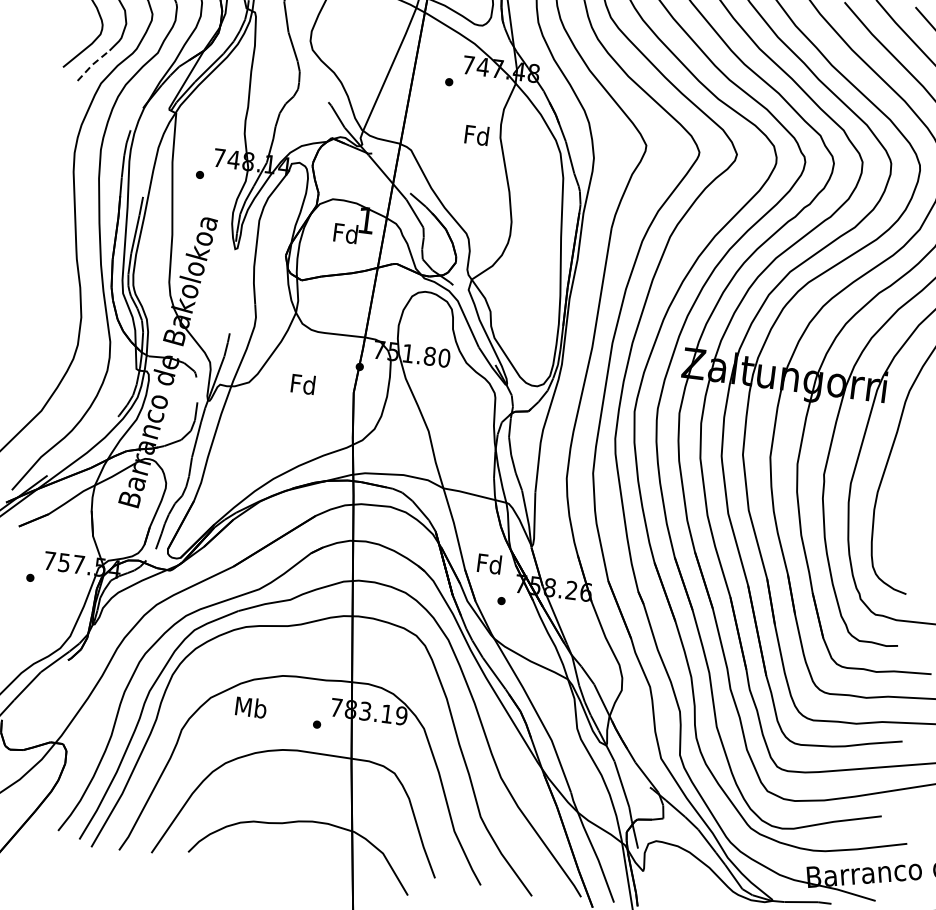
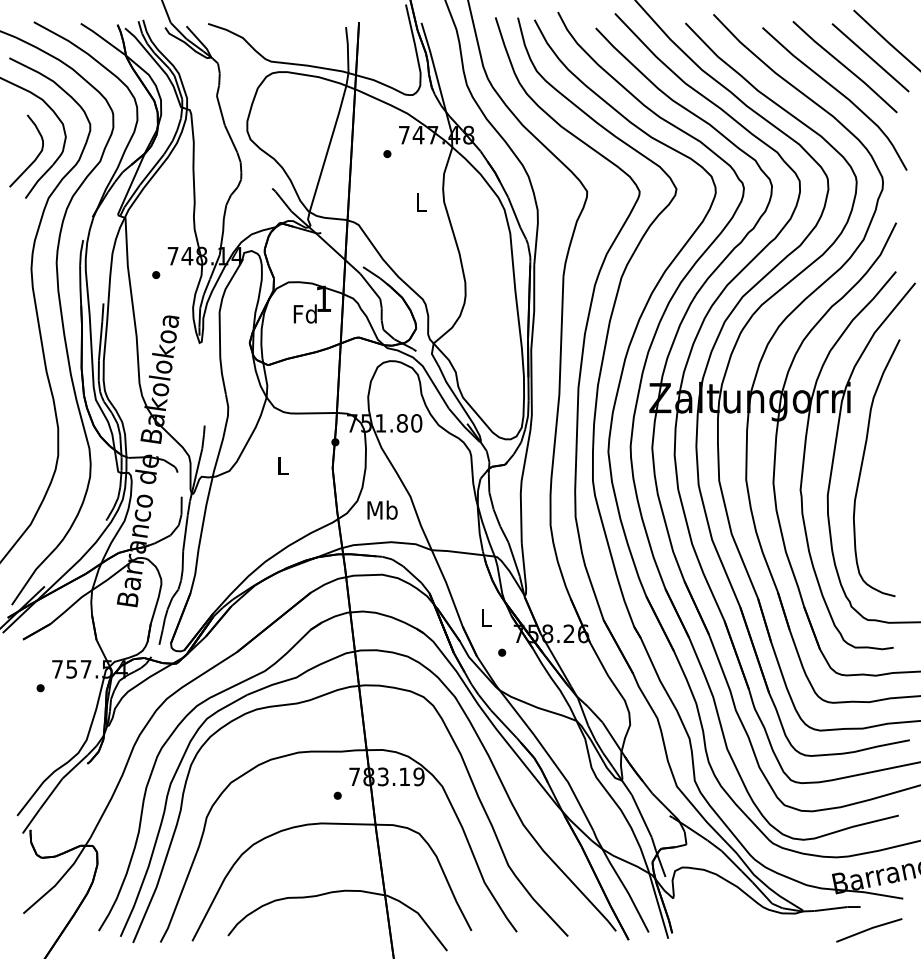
line: (91, 65) -> (37, 181), dashed -> solid
text: (476, 134) -> (420, 201), Fd -> L
text: (303, 383) -> (282, 465), Fd -> L
text: (489, 563) -> (485, 617), Fd -> L
text: (251, 706) -> (382, 509), moved

